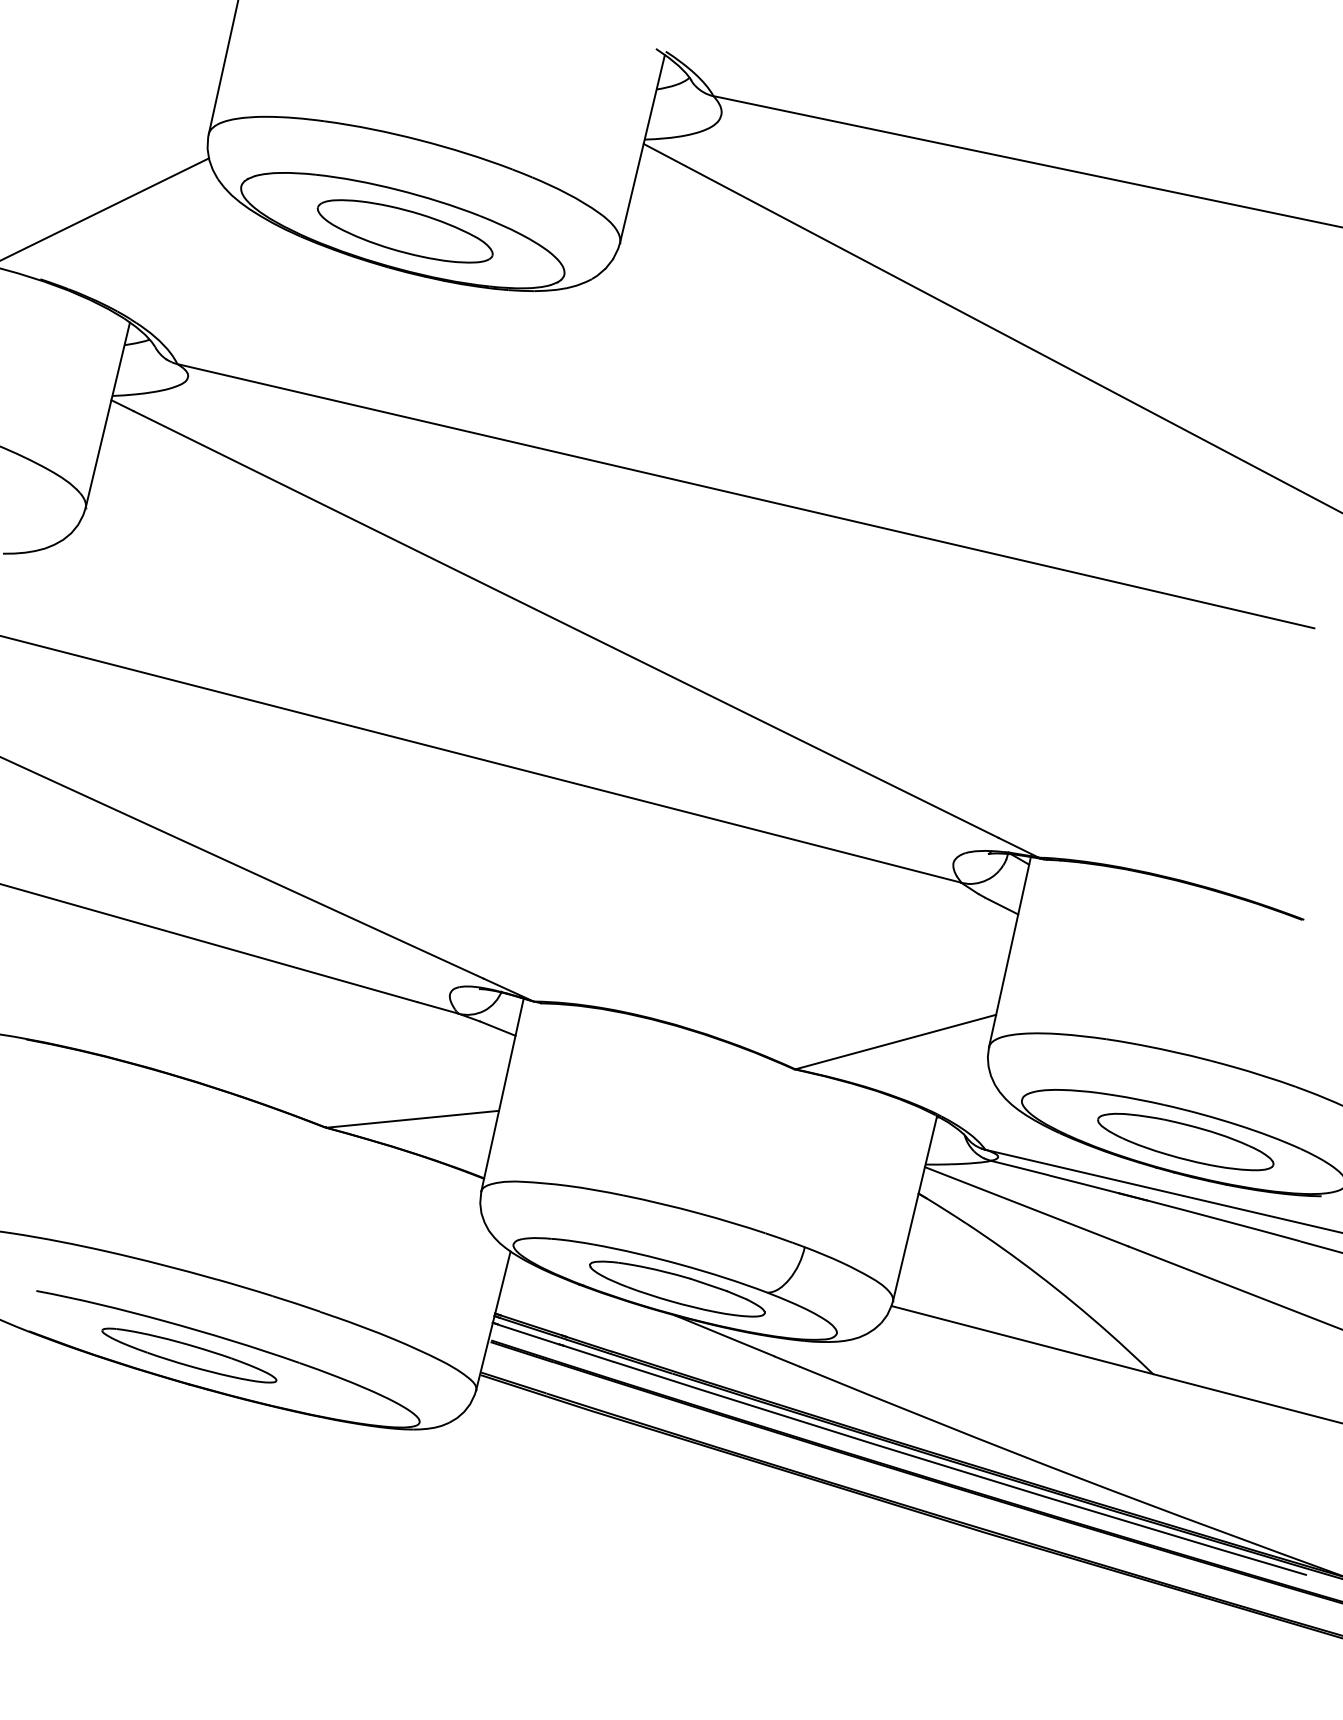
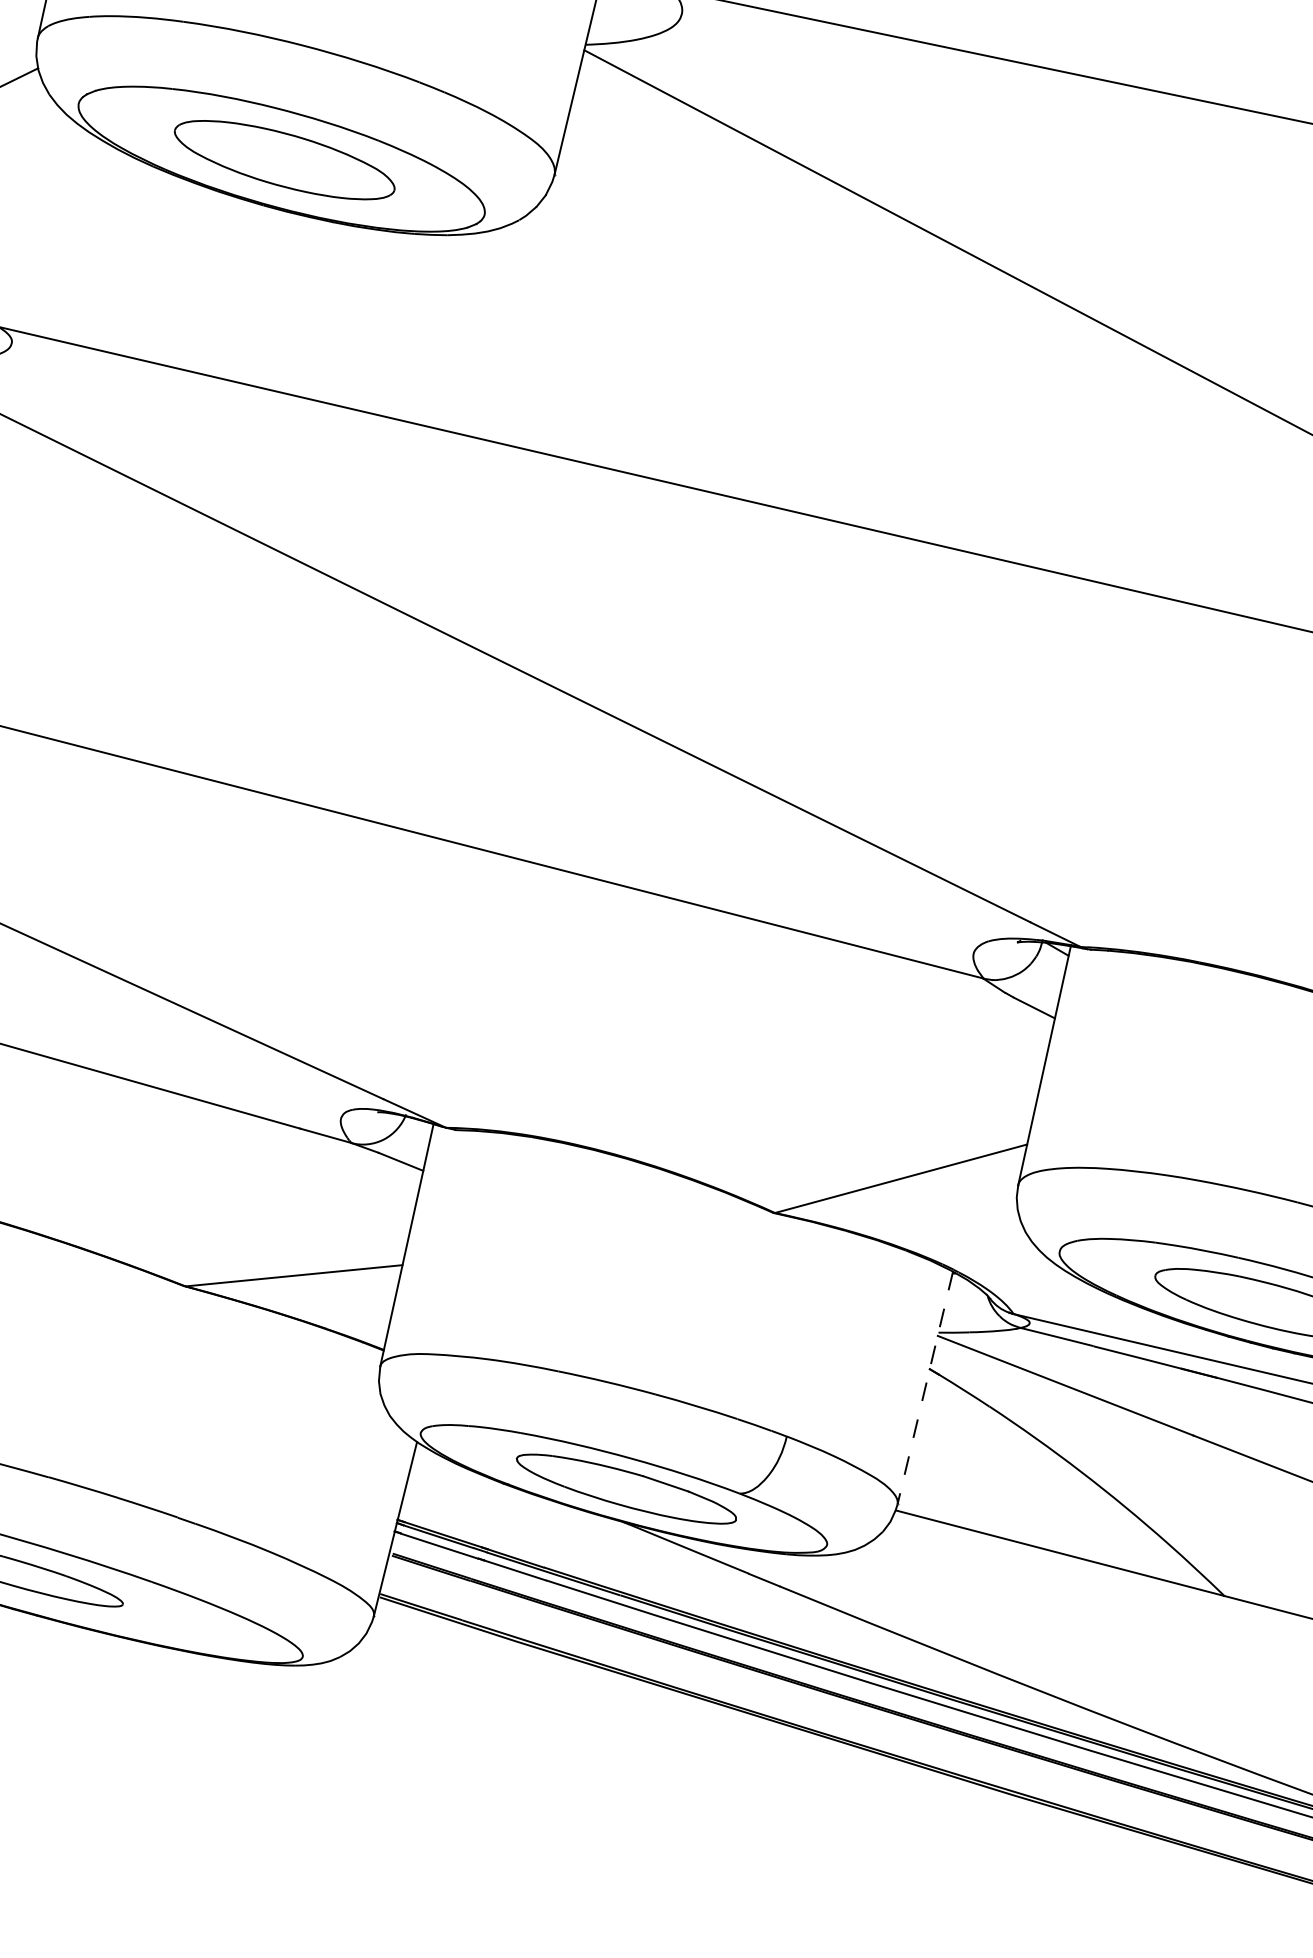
line: (914, 1209) -> (924, 1389), solid -> dashed

